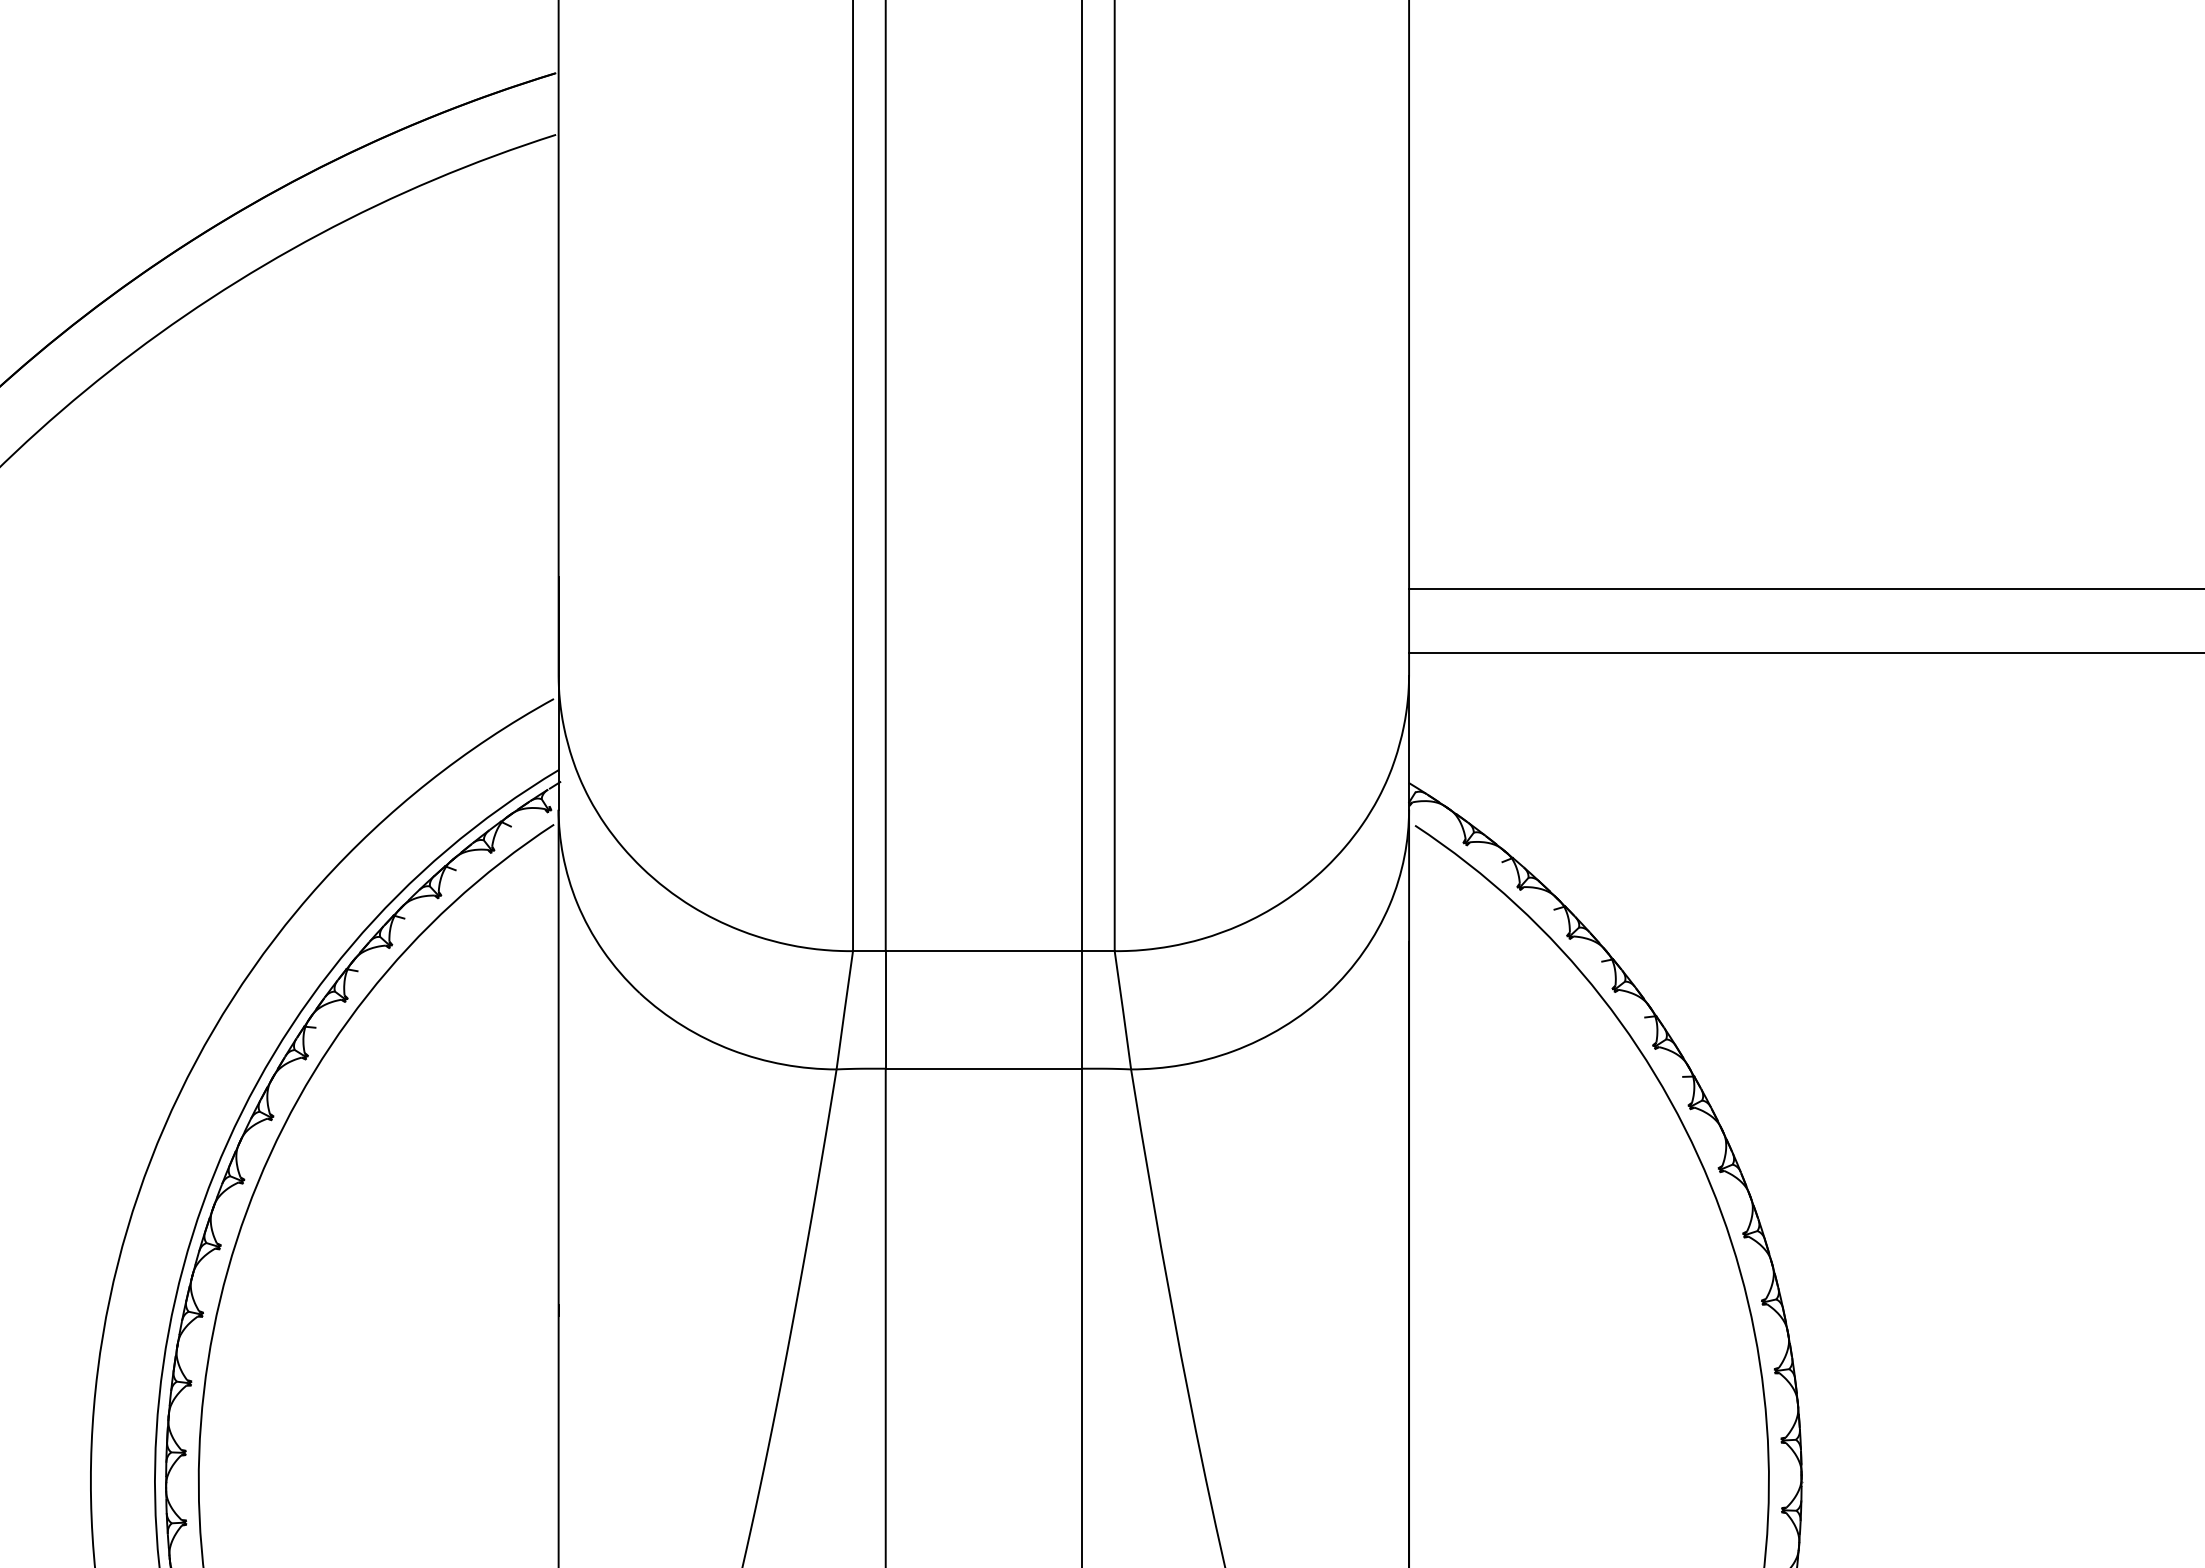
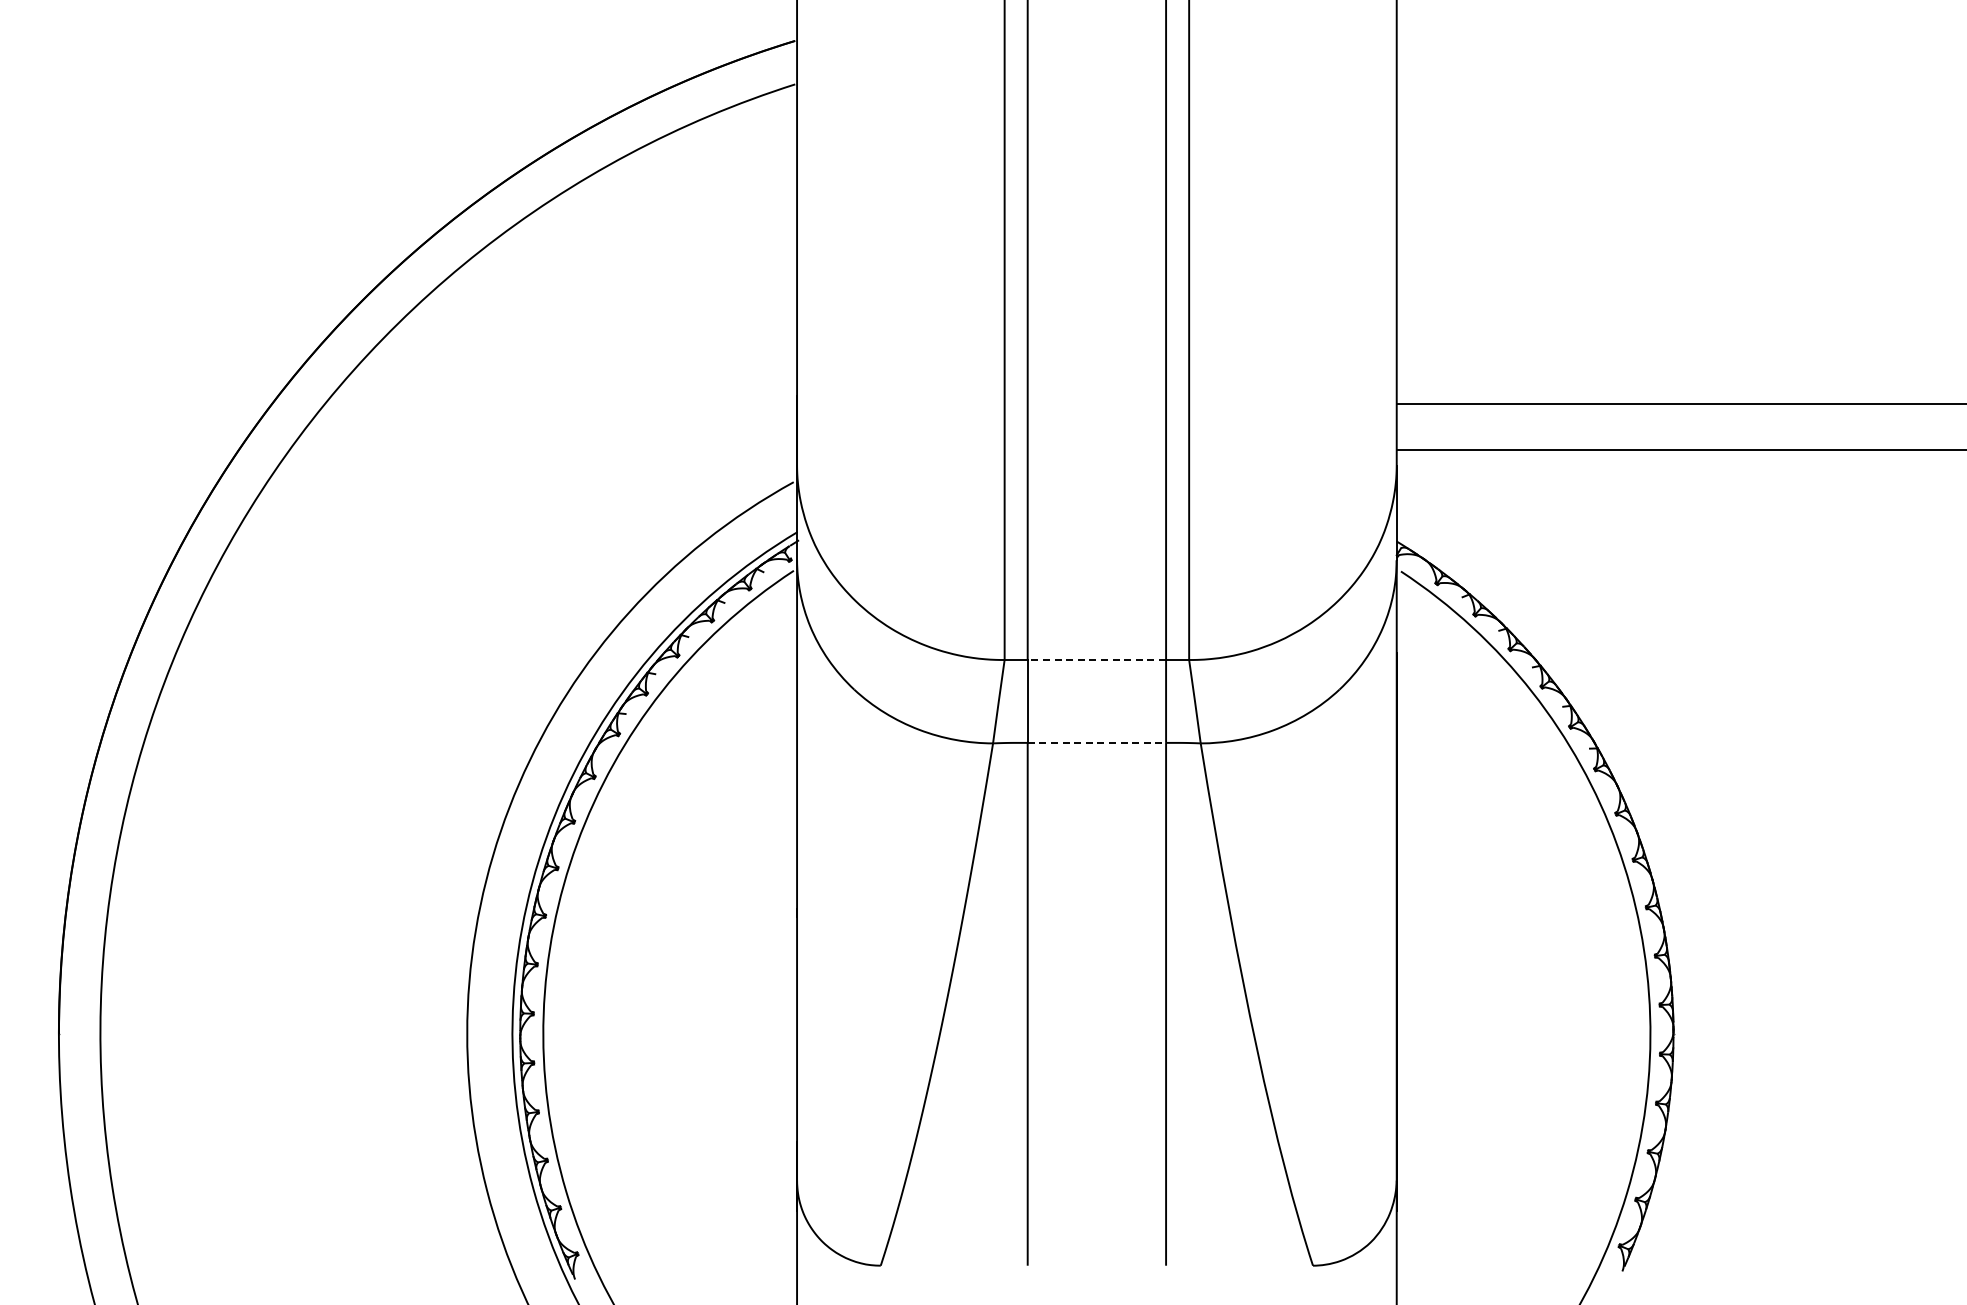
line: (983, 951) -> (1096, 660), solid -> dashed
line: (984, 1068) -> (1097, 742), solid -> dashed

